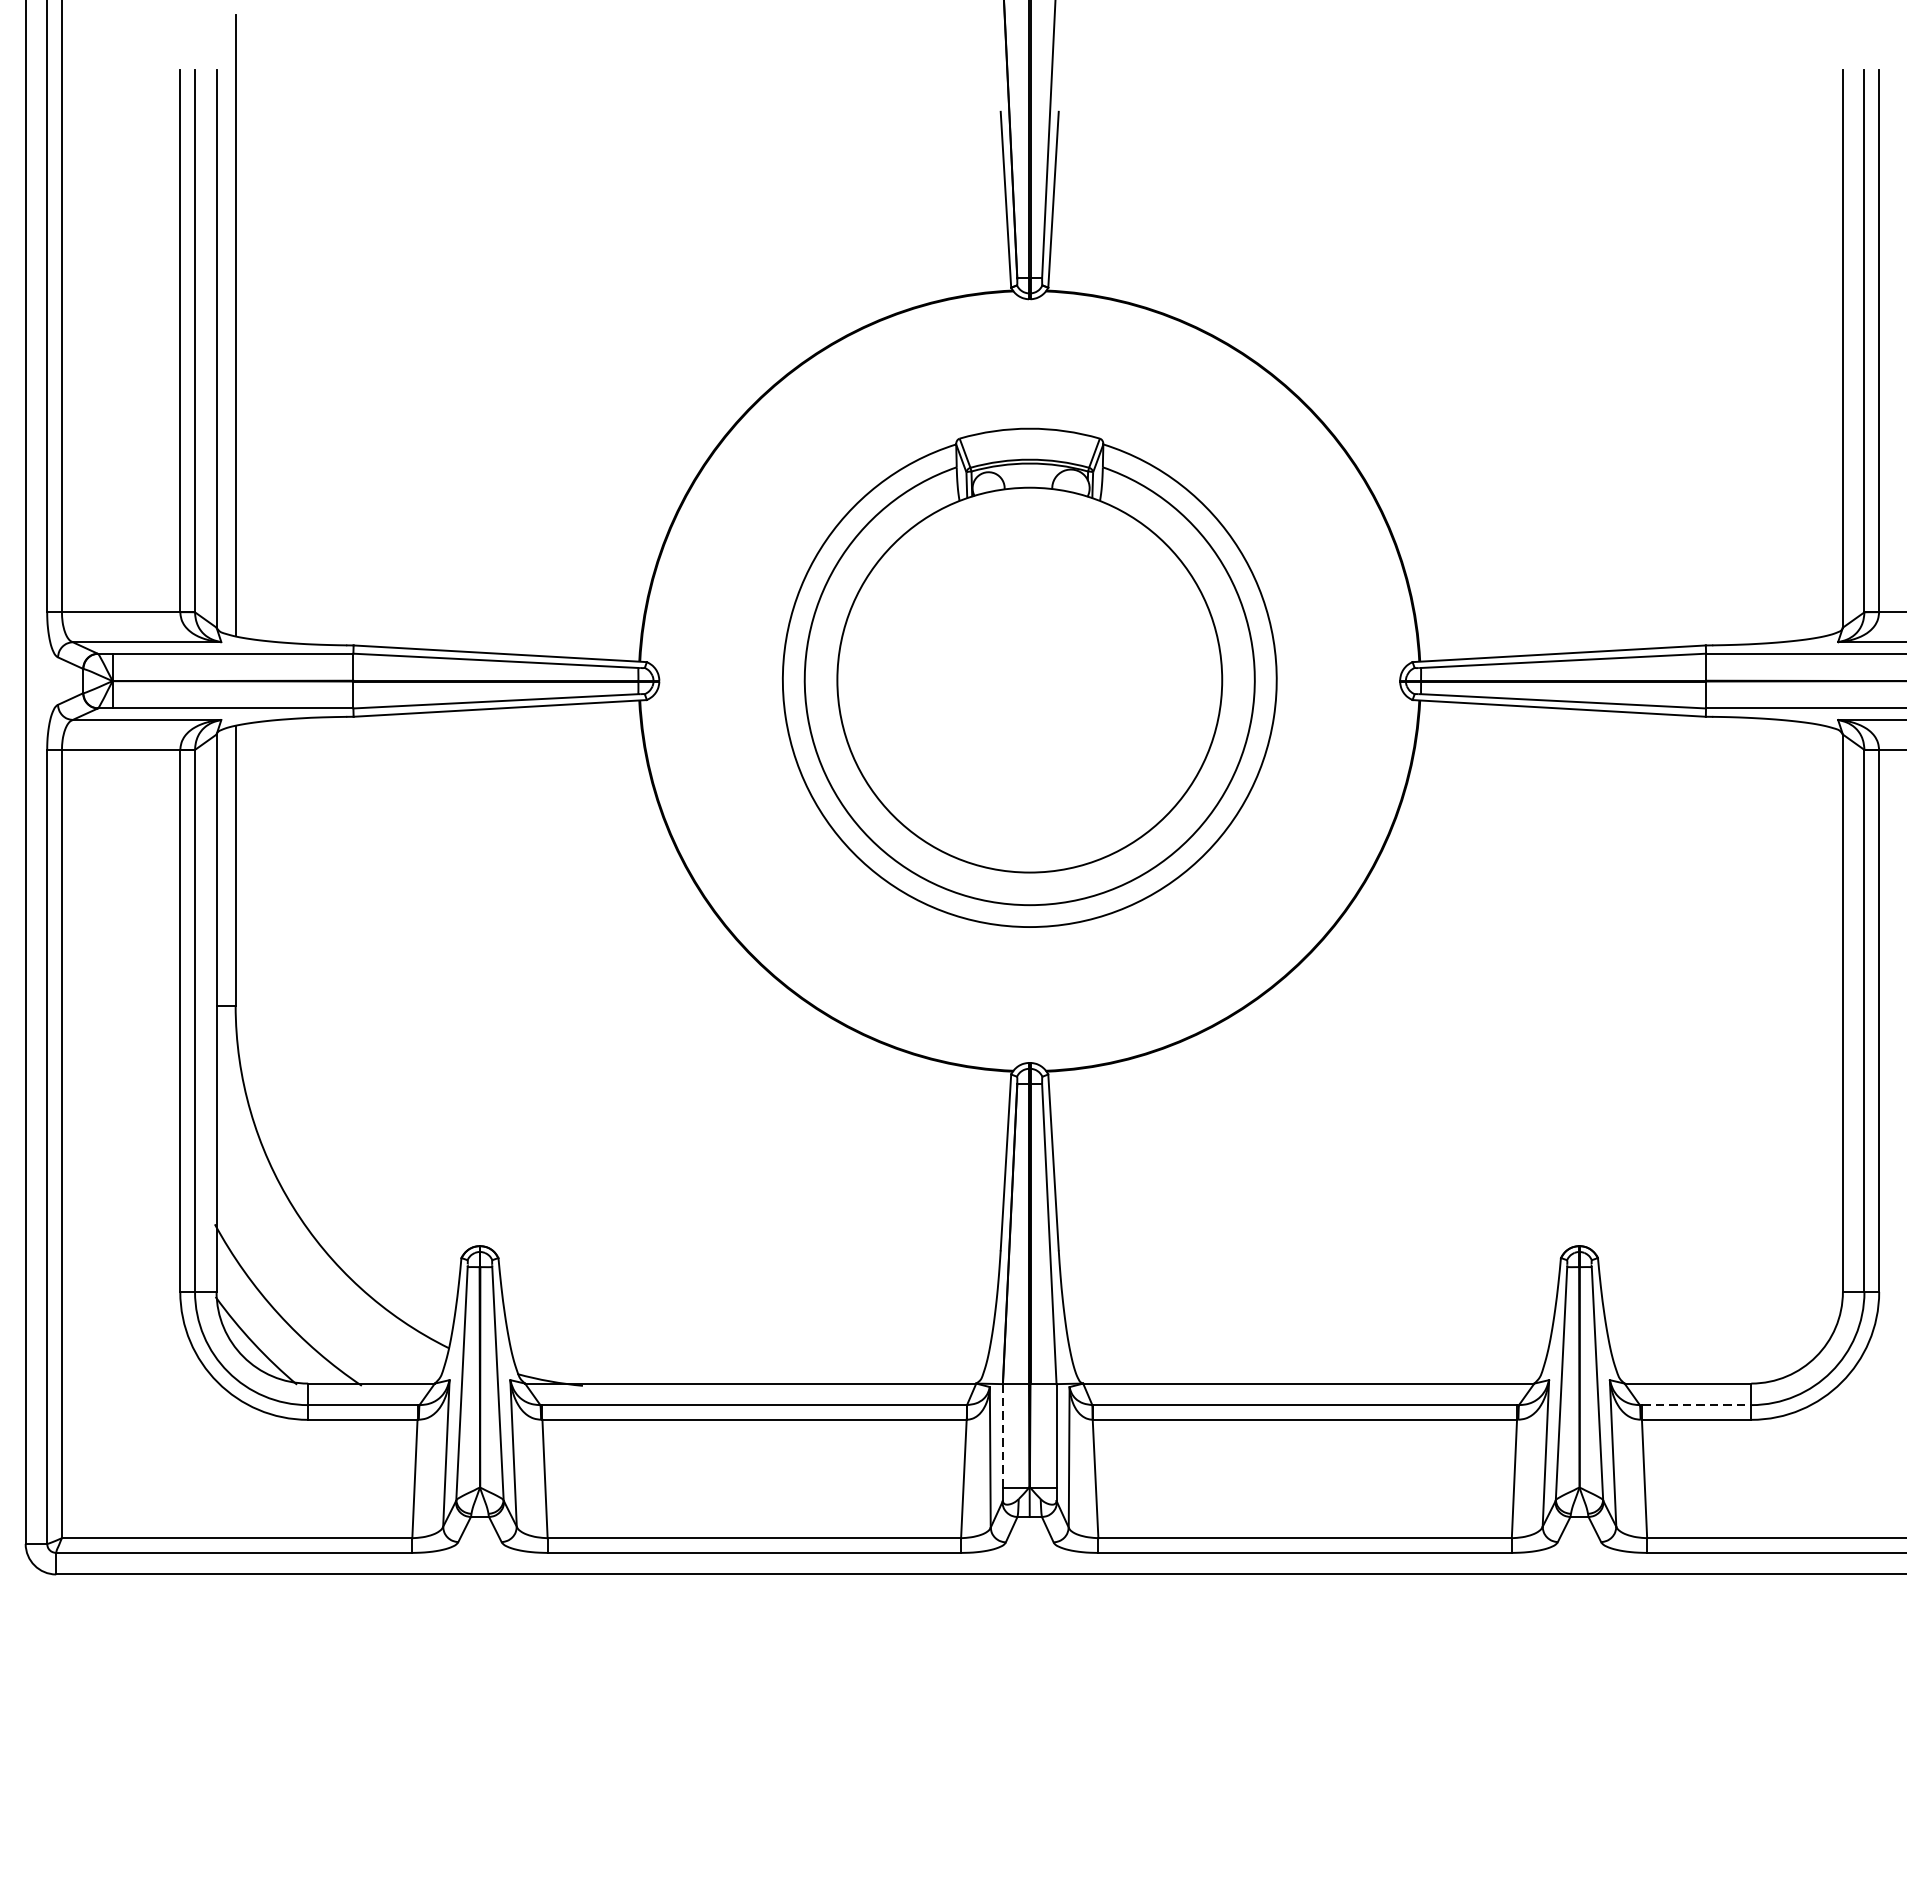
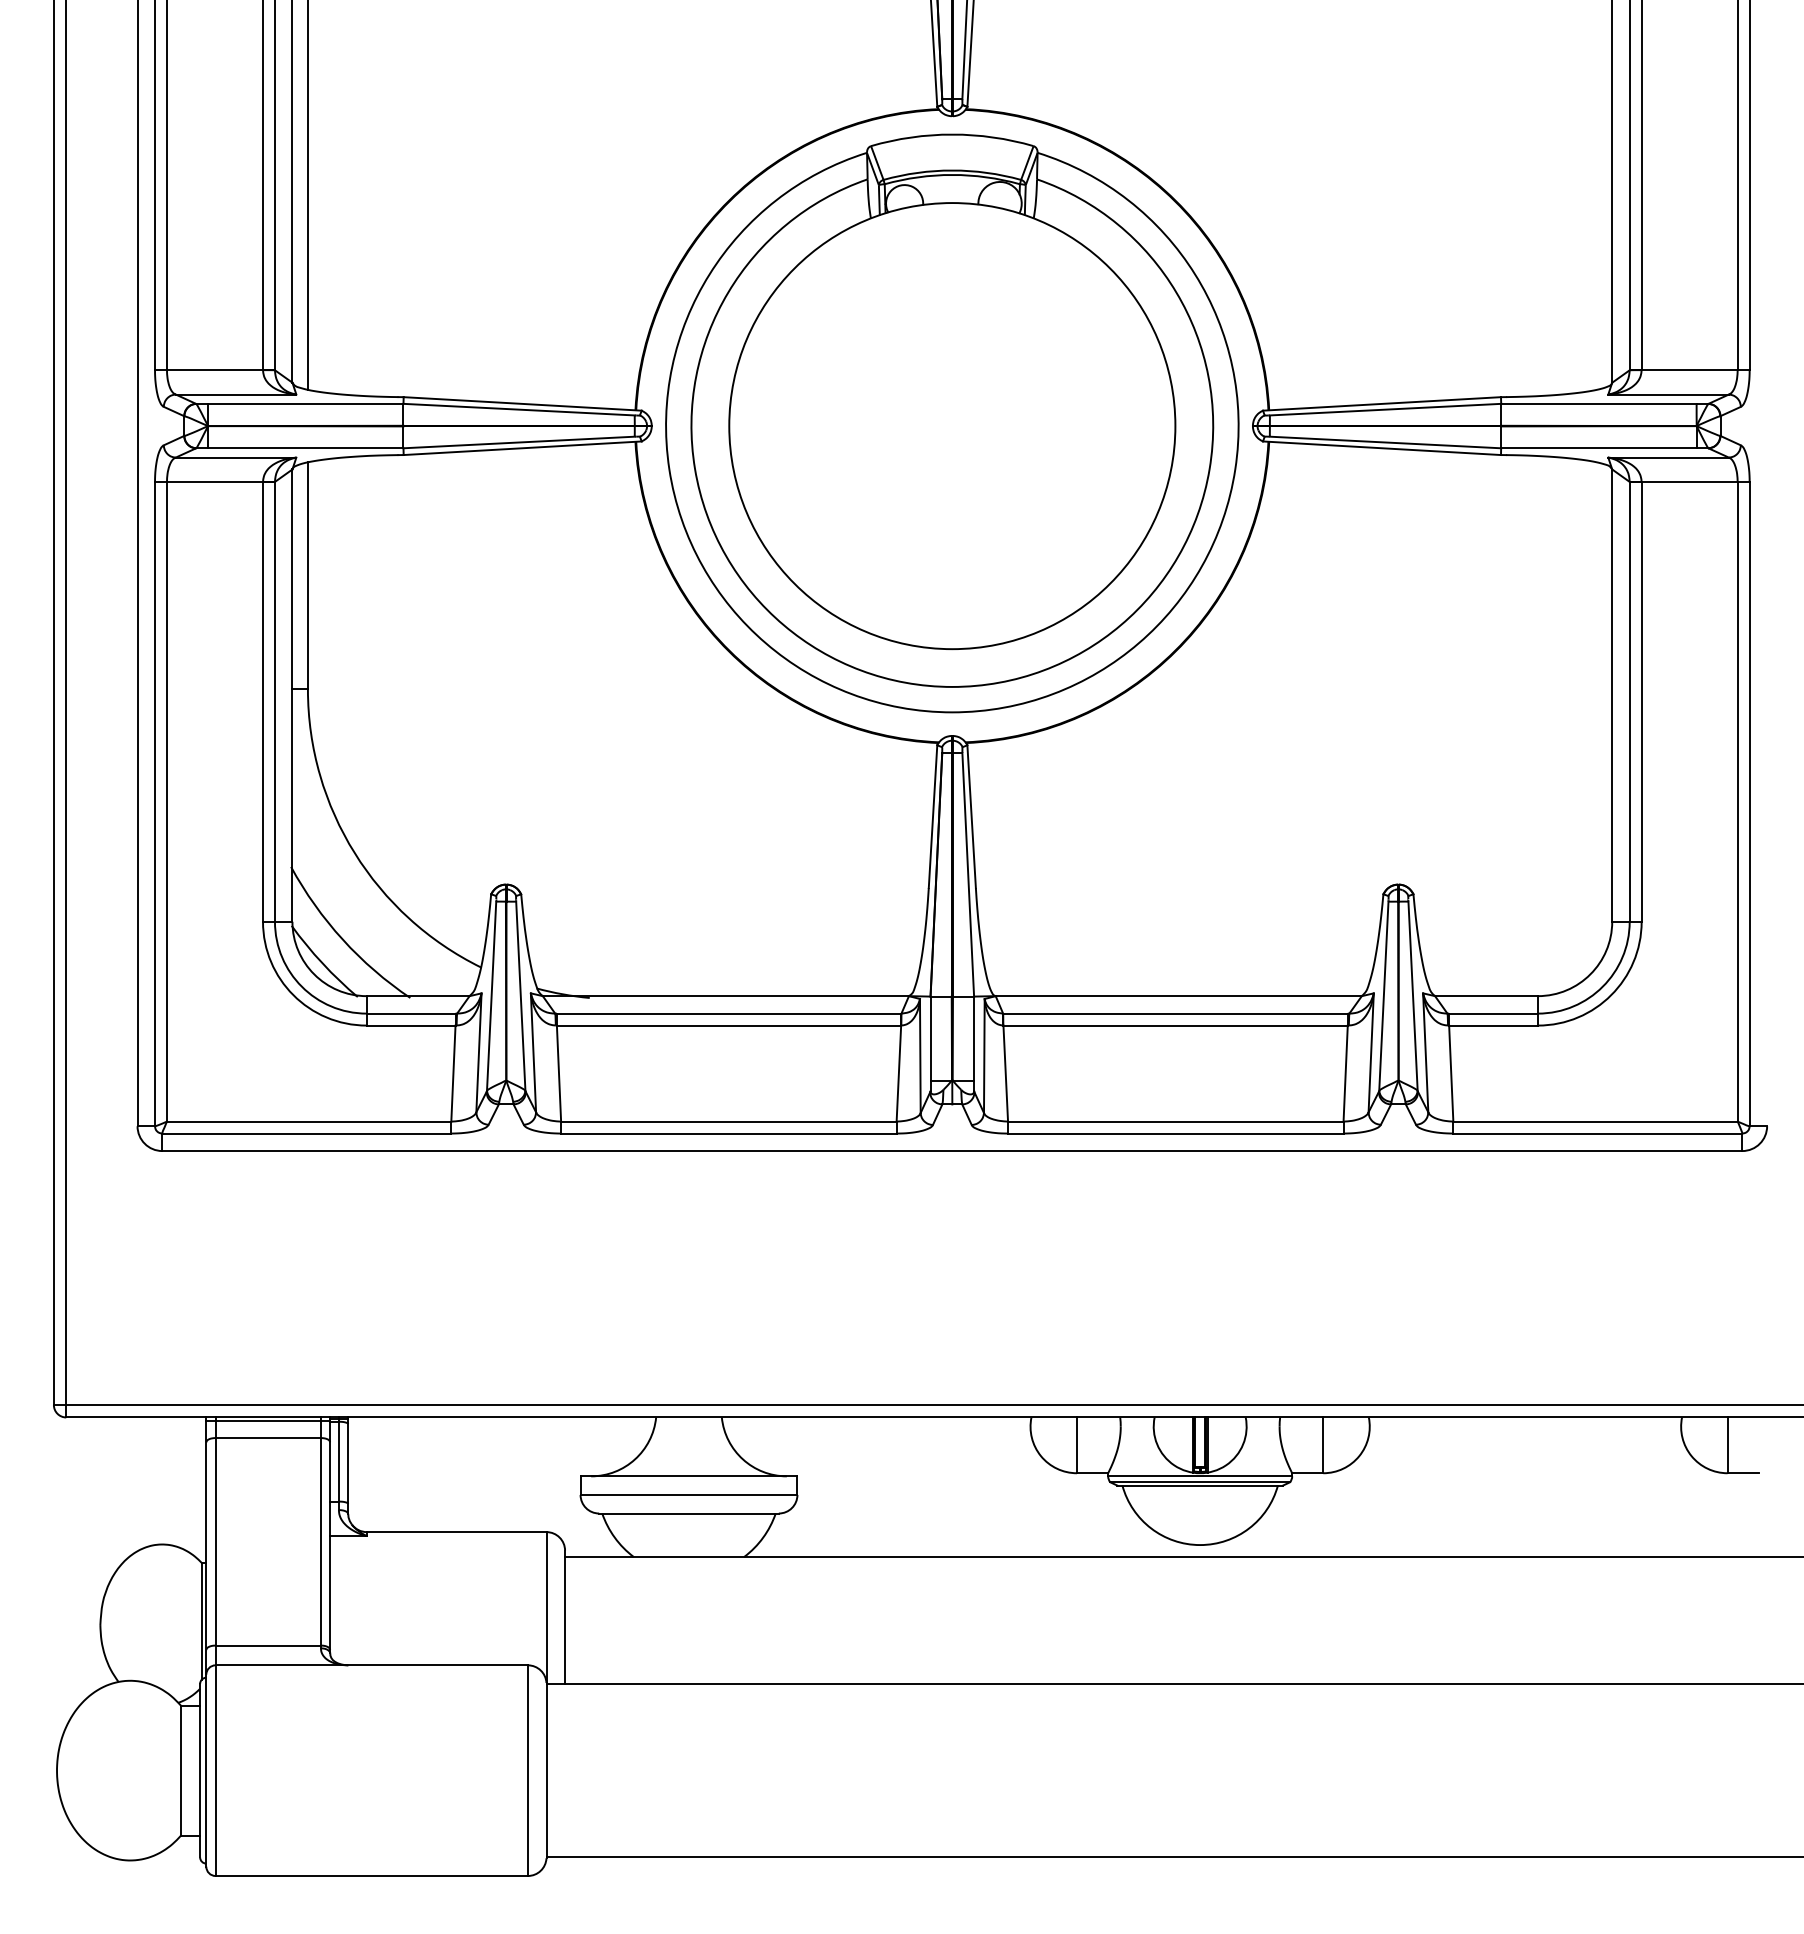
part: (1029, 677) -> (952, 423), size x1.43
line: (1697, 1404) -> (1494, 1013), dashed -> solid
line: (1002, 1435) -> (930, 1038), dashed -> solid

